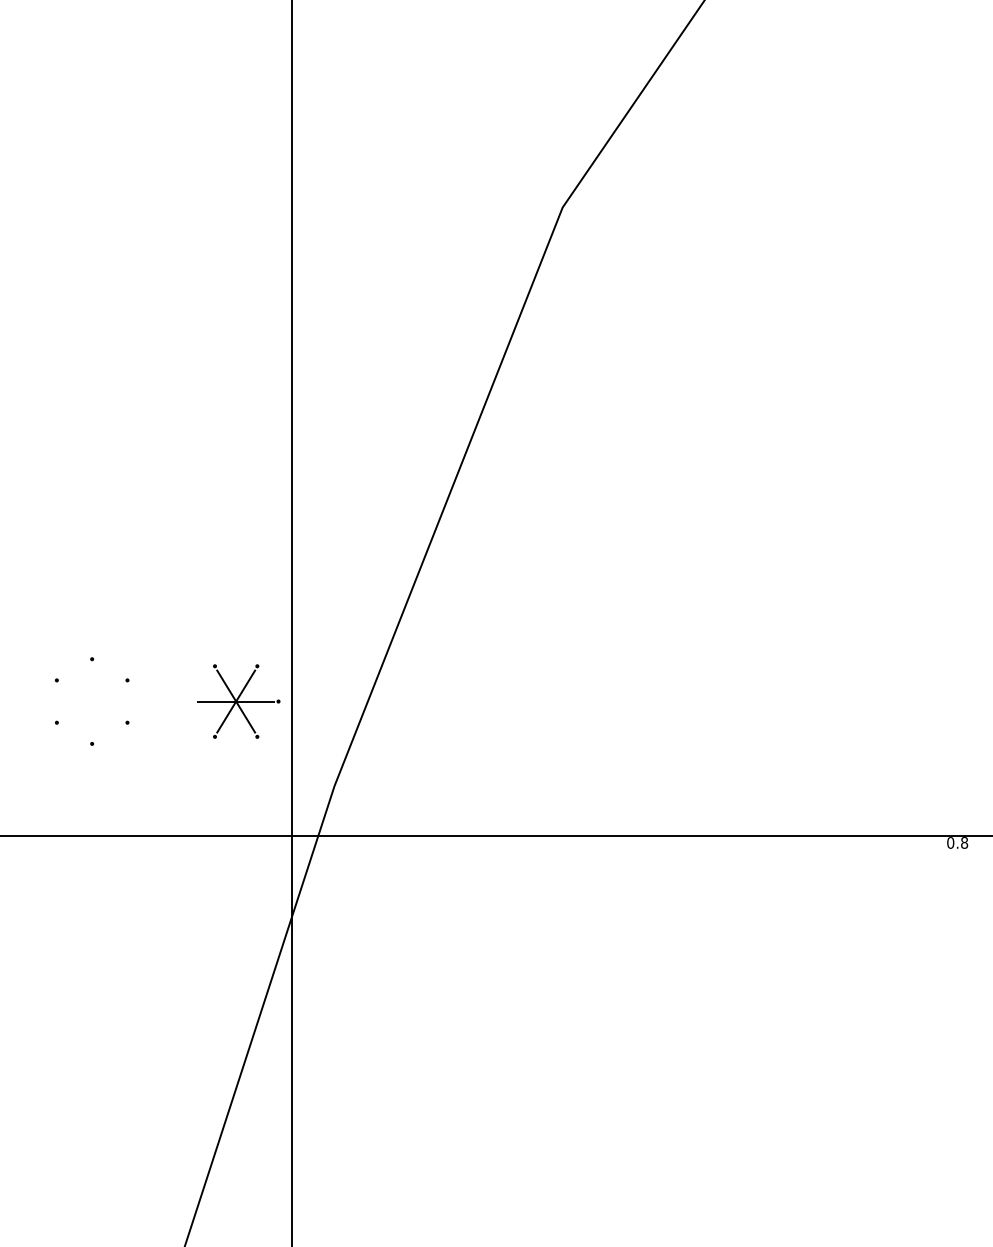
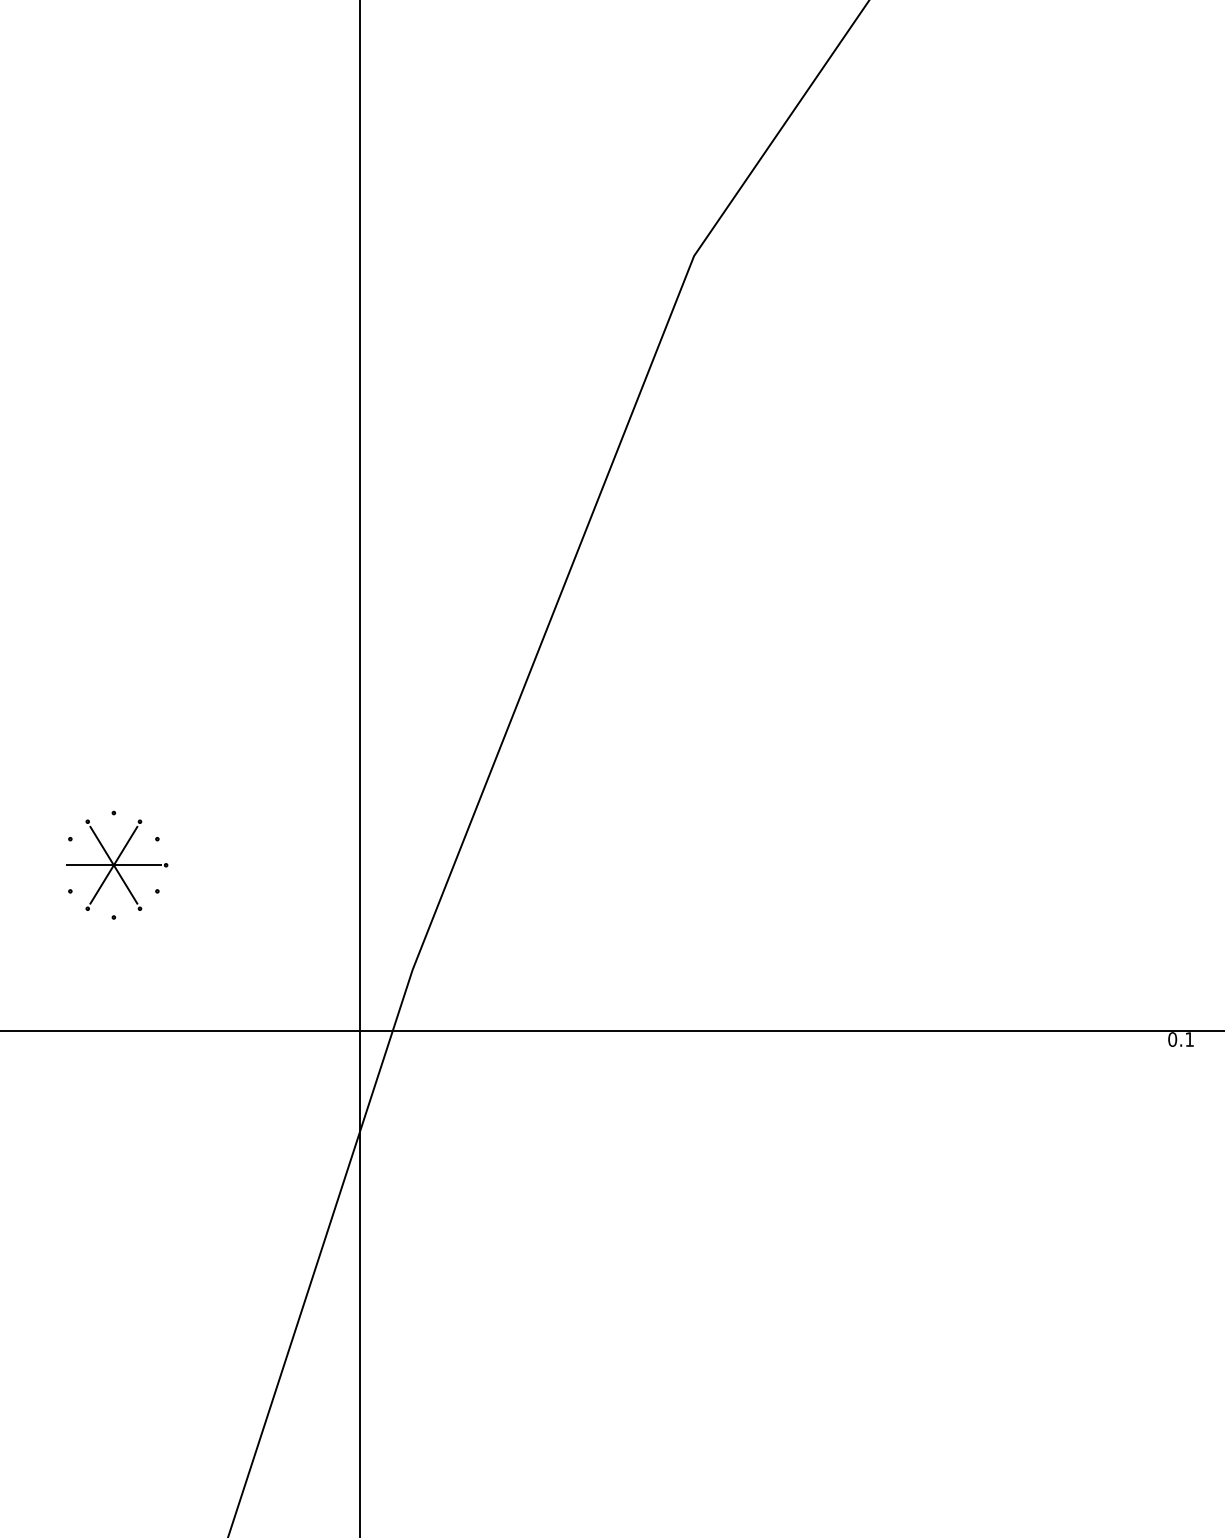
part: (238, 701) -> (116, 865), moved
text: (964, 842) -> (1189, 1039), 0.8 -> 0.1

